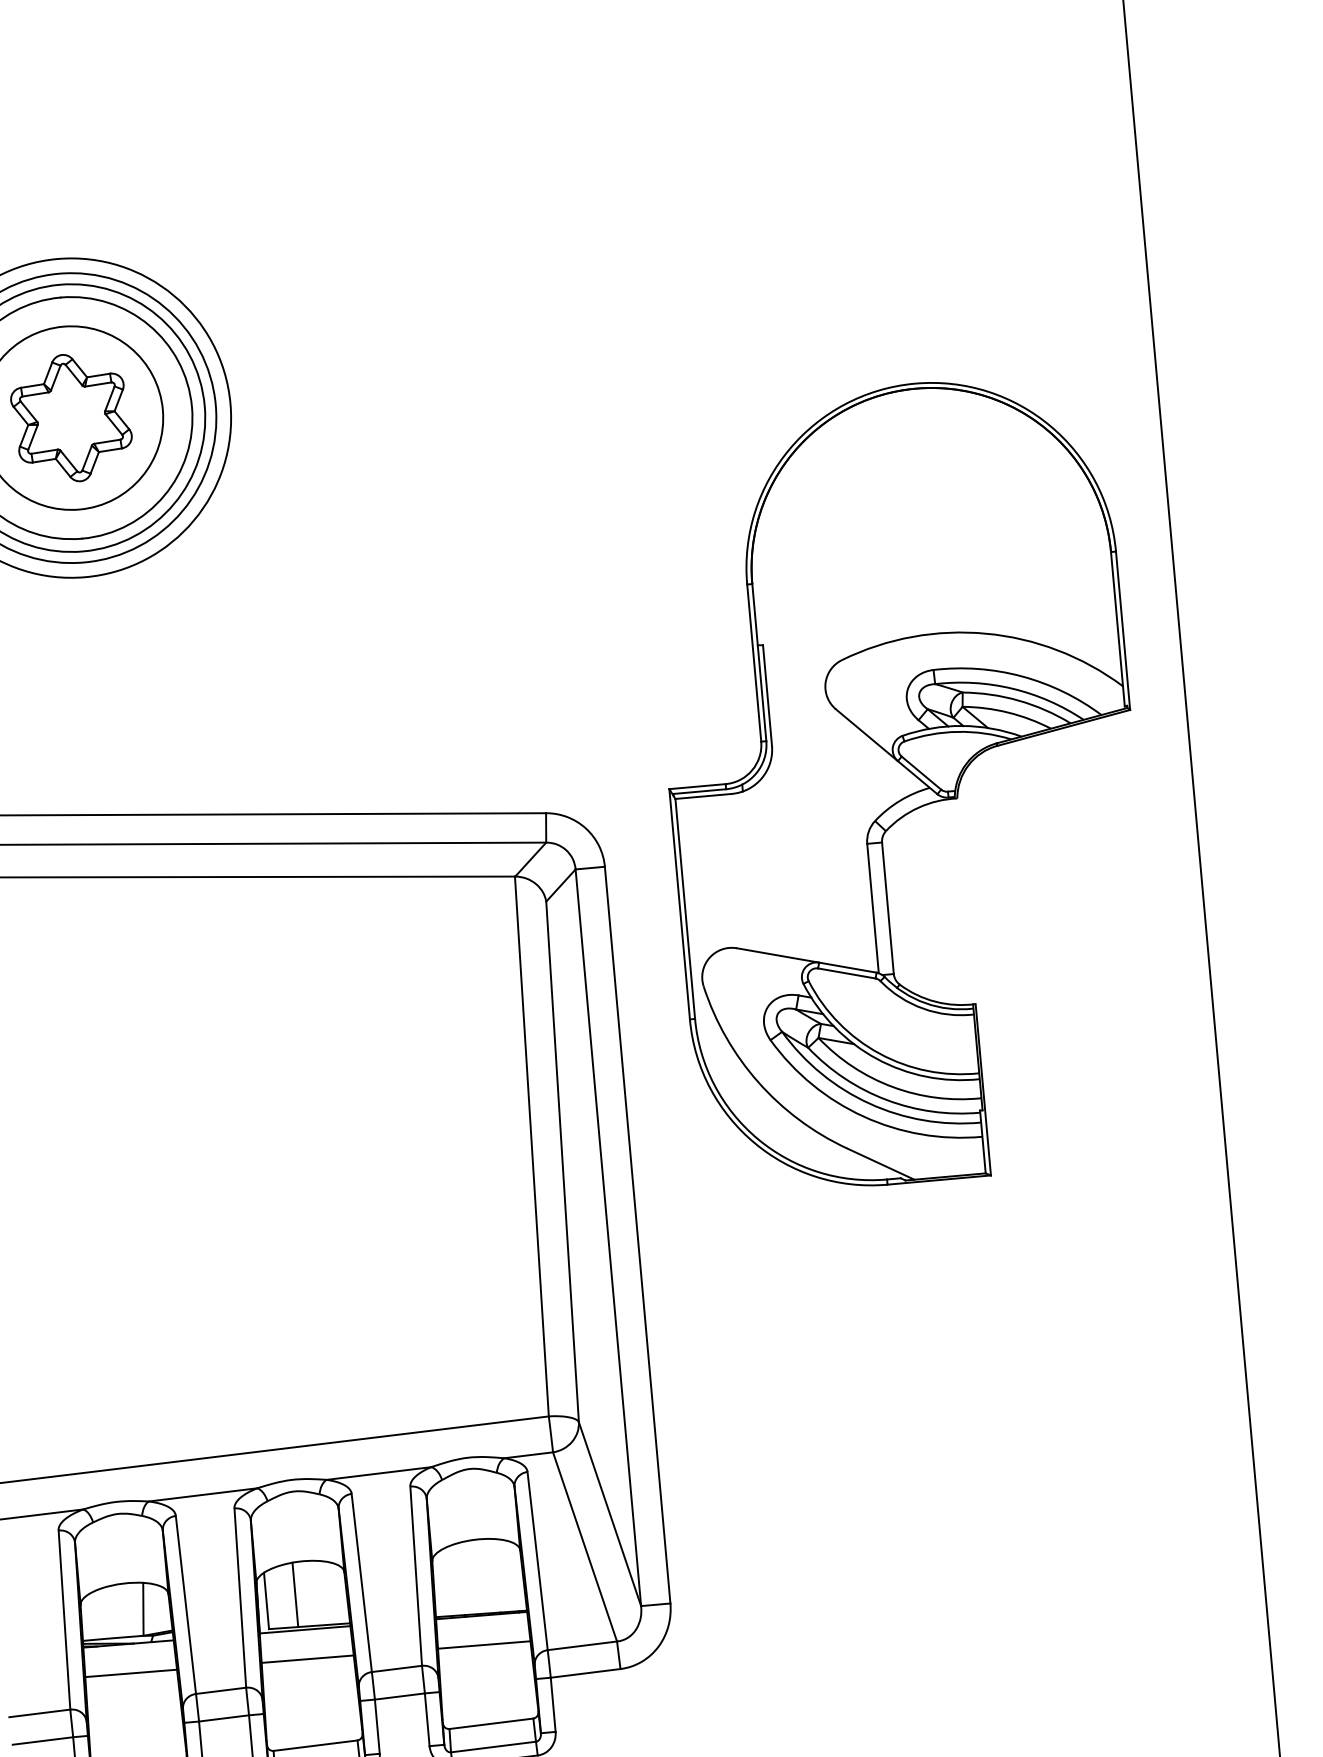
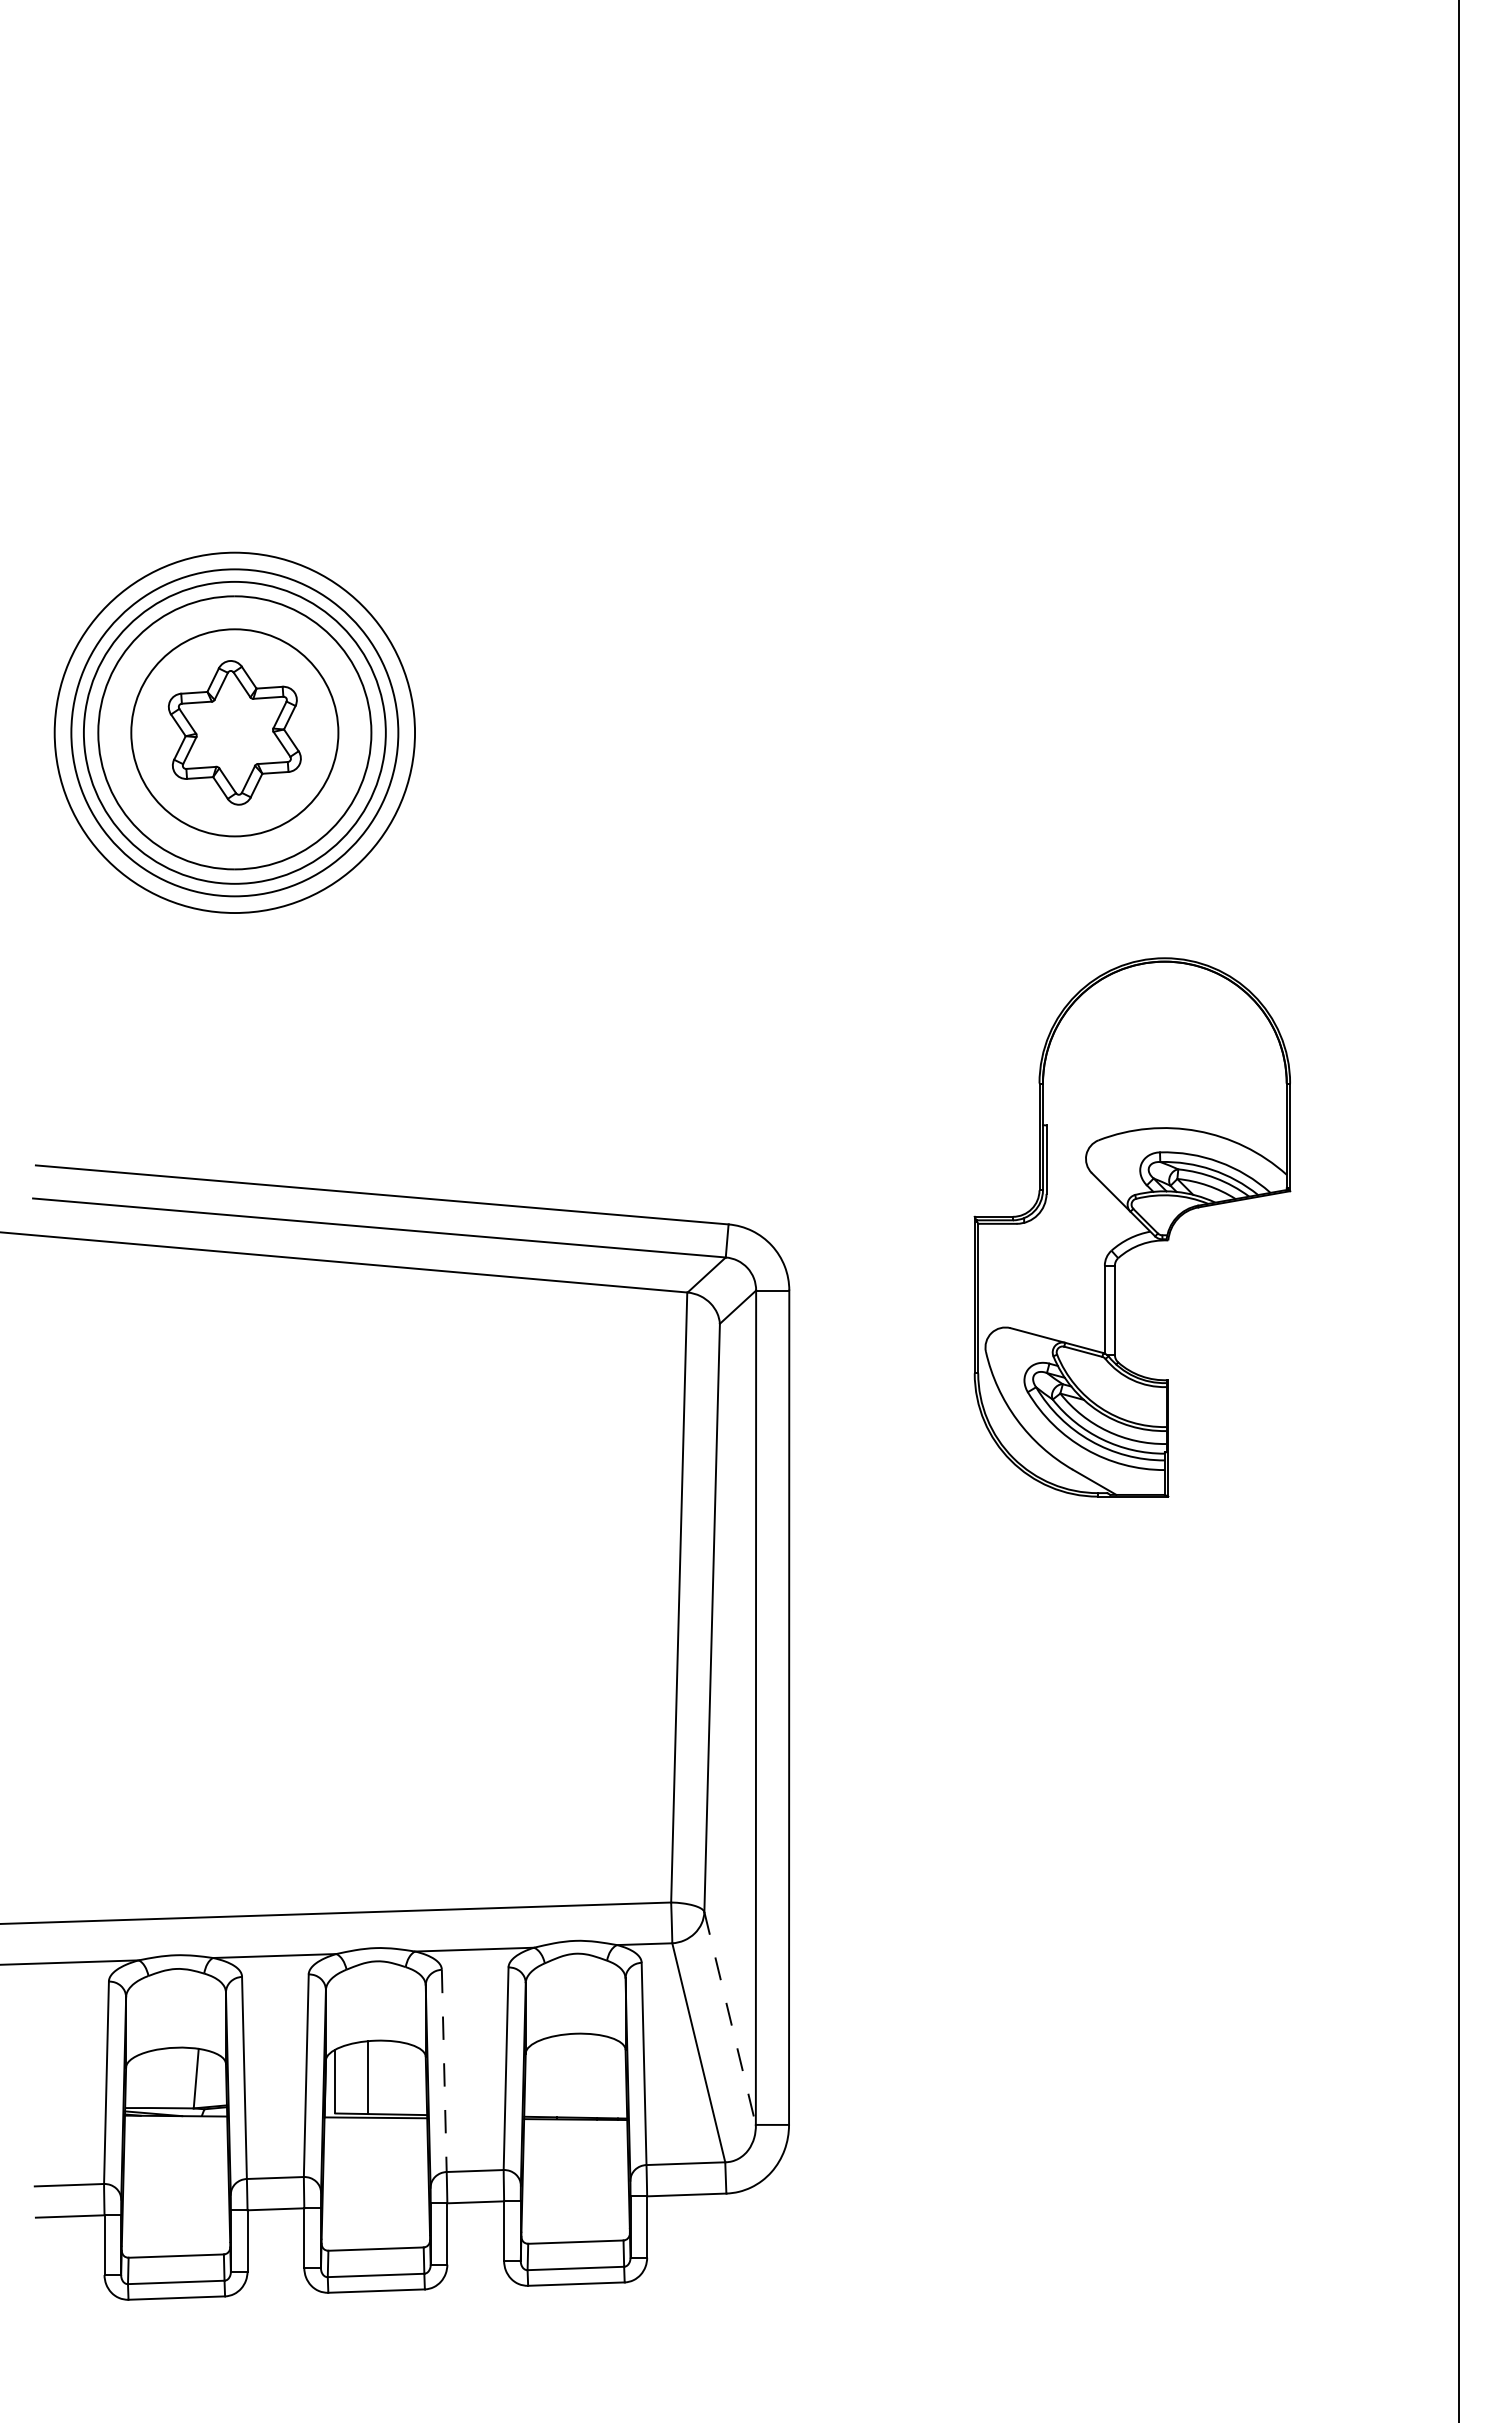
part: (902, 784) -> (1132, 1227), size x0.6
line: (610, 1514) -> (730, 2018), solid -> dashed
line: (362, 1583) -> (444, 2071), solid -> dashed
line: (484, 1644) -> (575, 2152), removed
line: (307, 1658) -> (375, 2150), removed
line: (131, 1672) -> (176, 2148), removed

